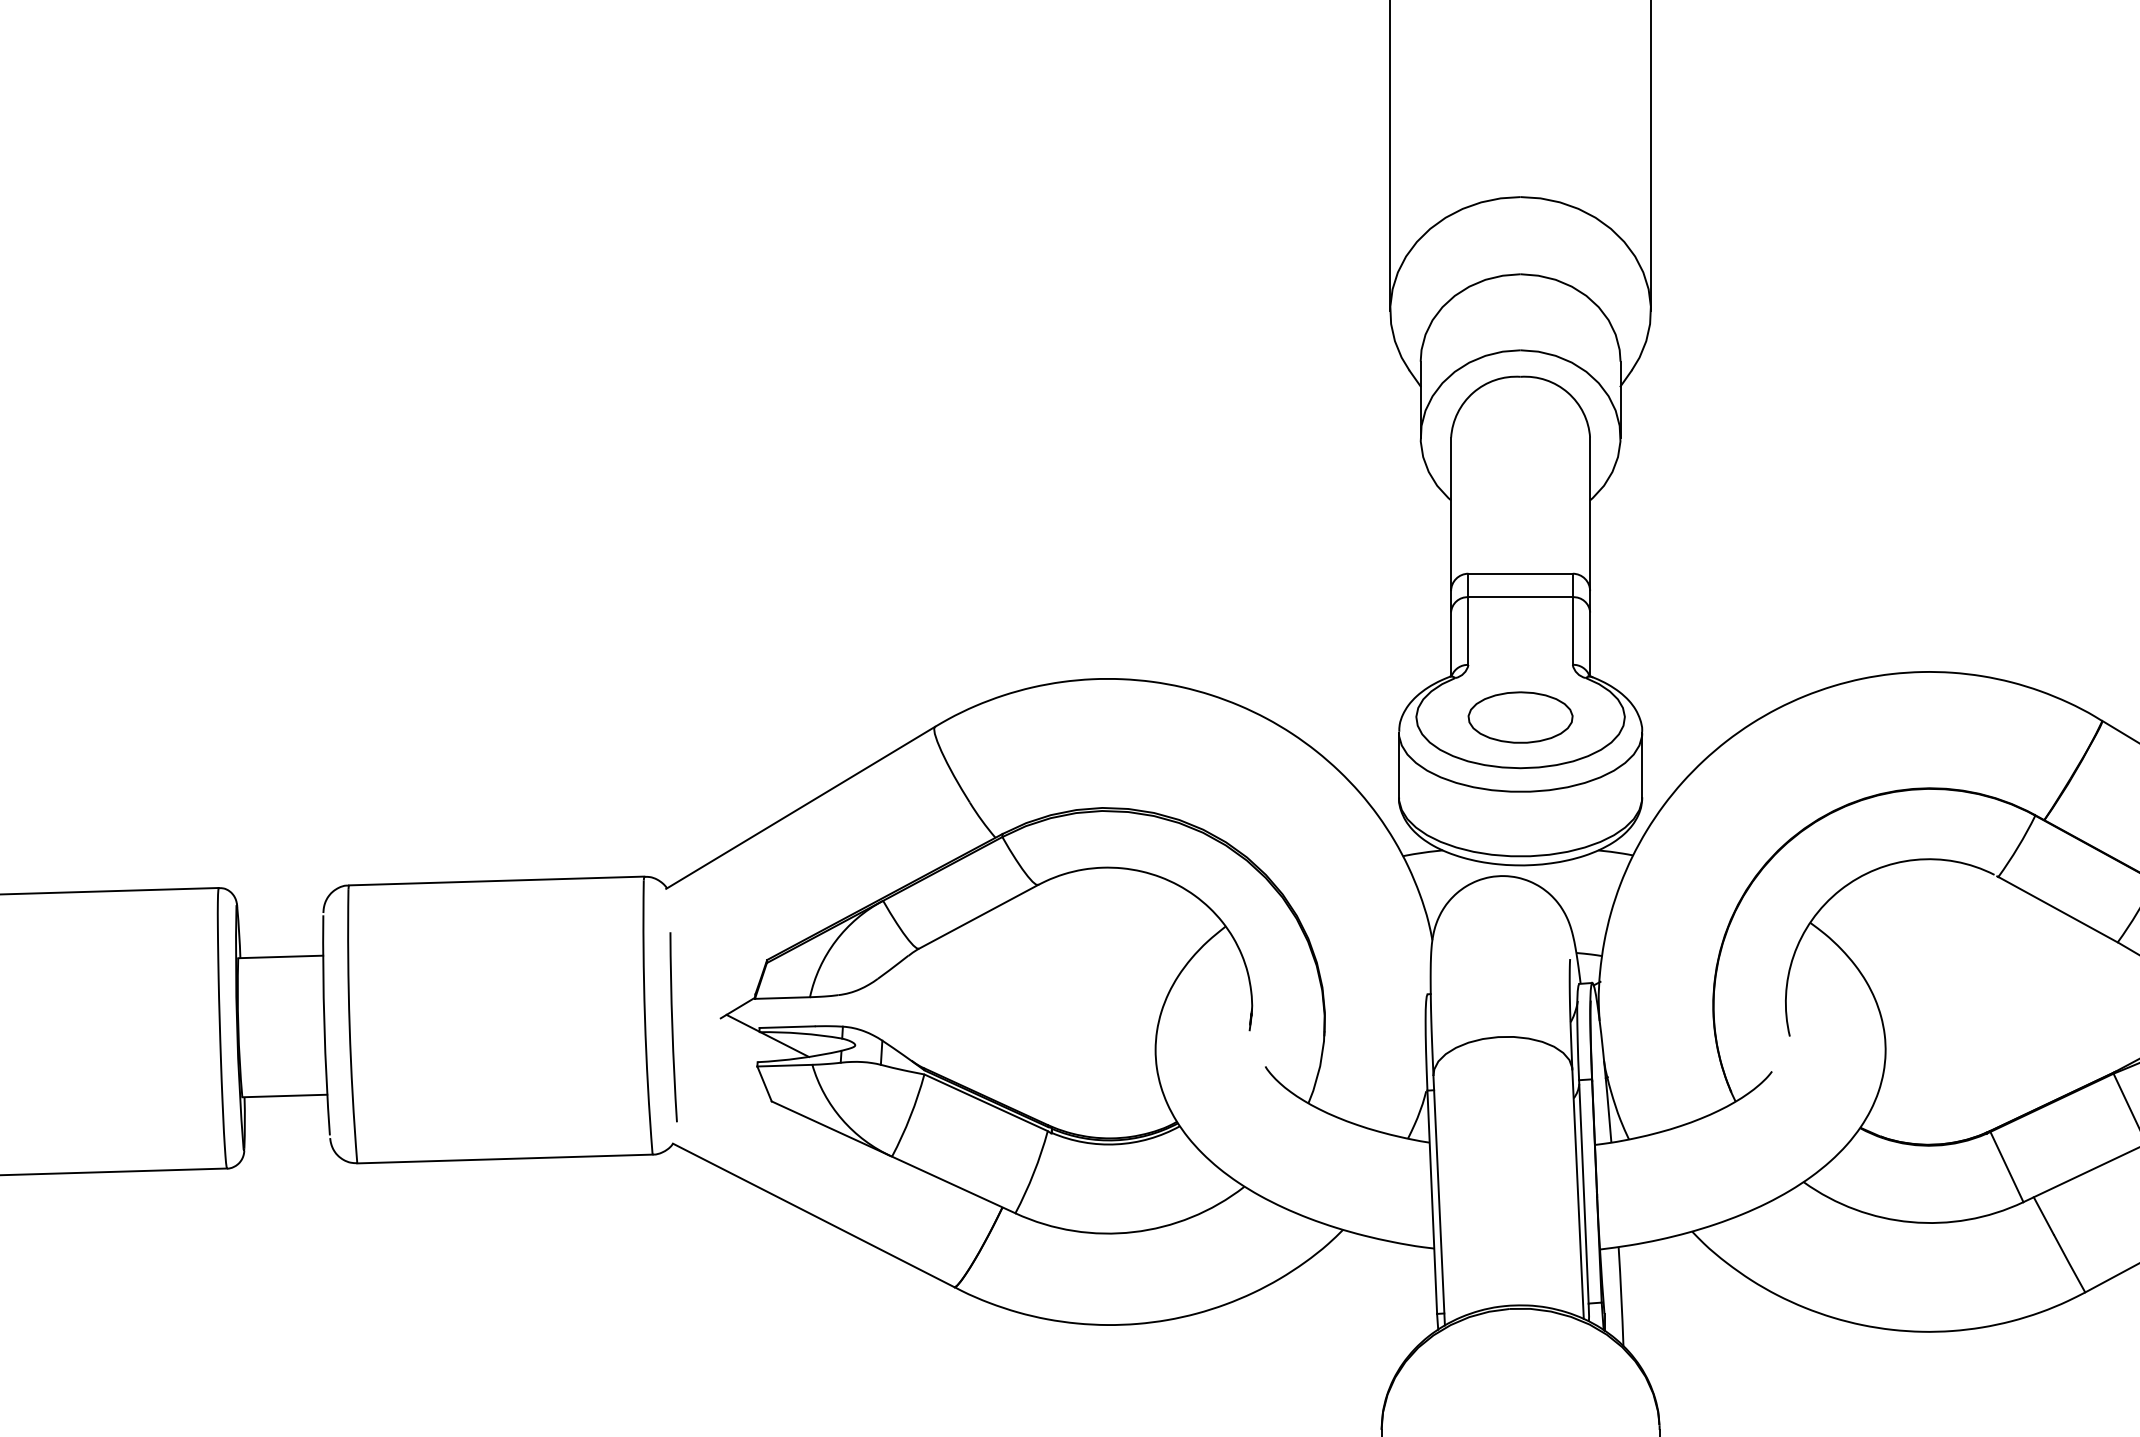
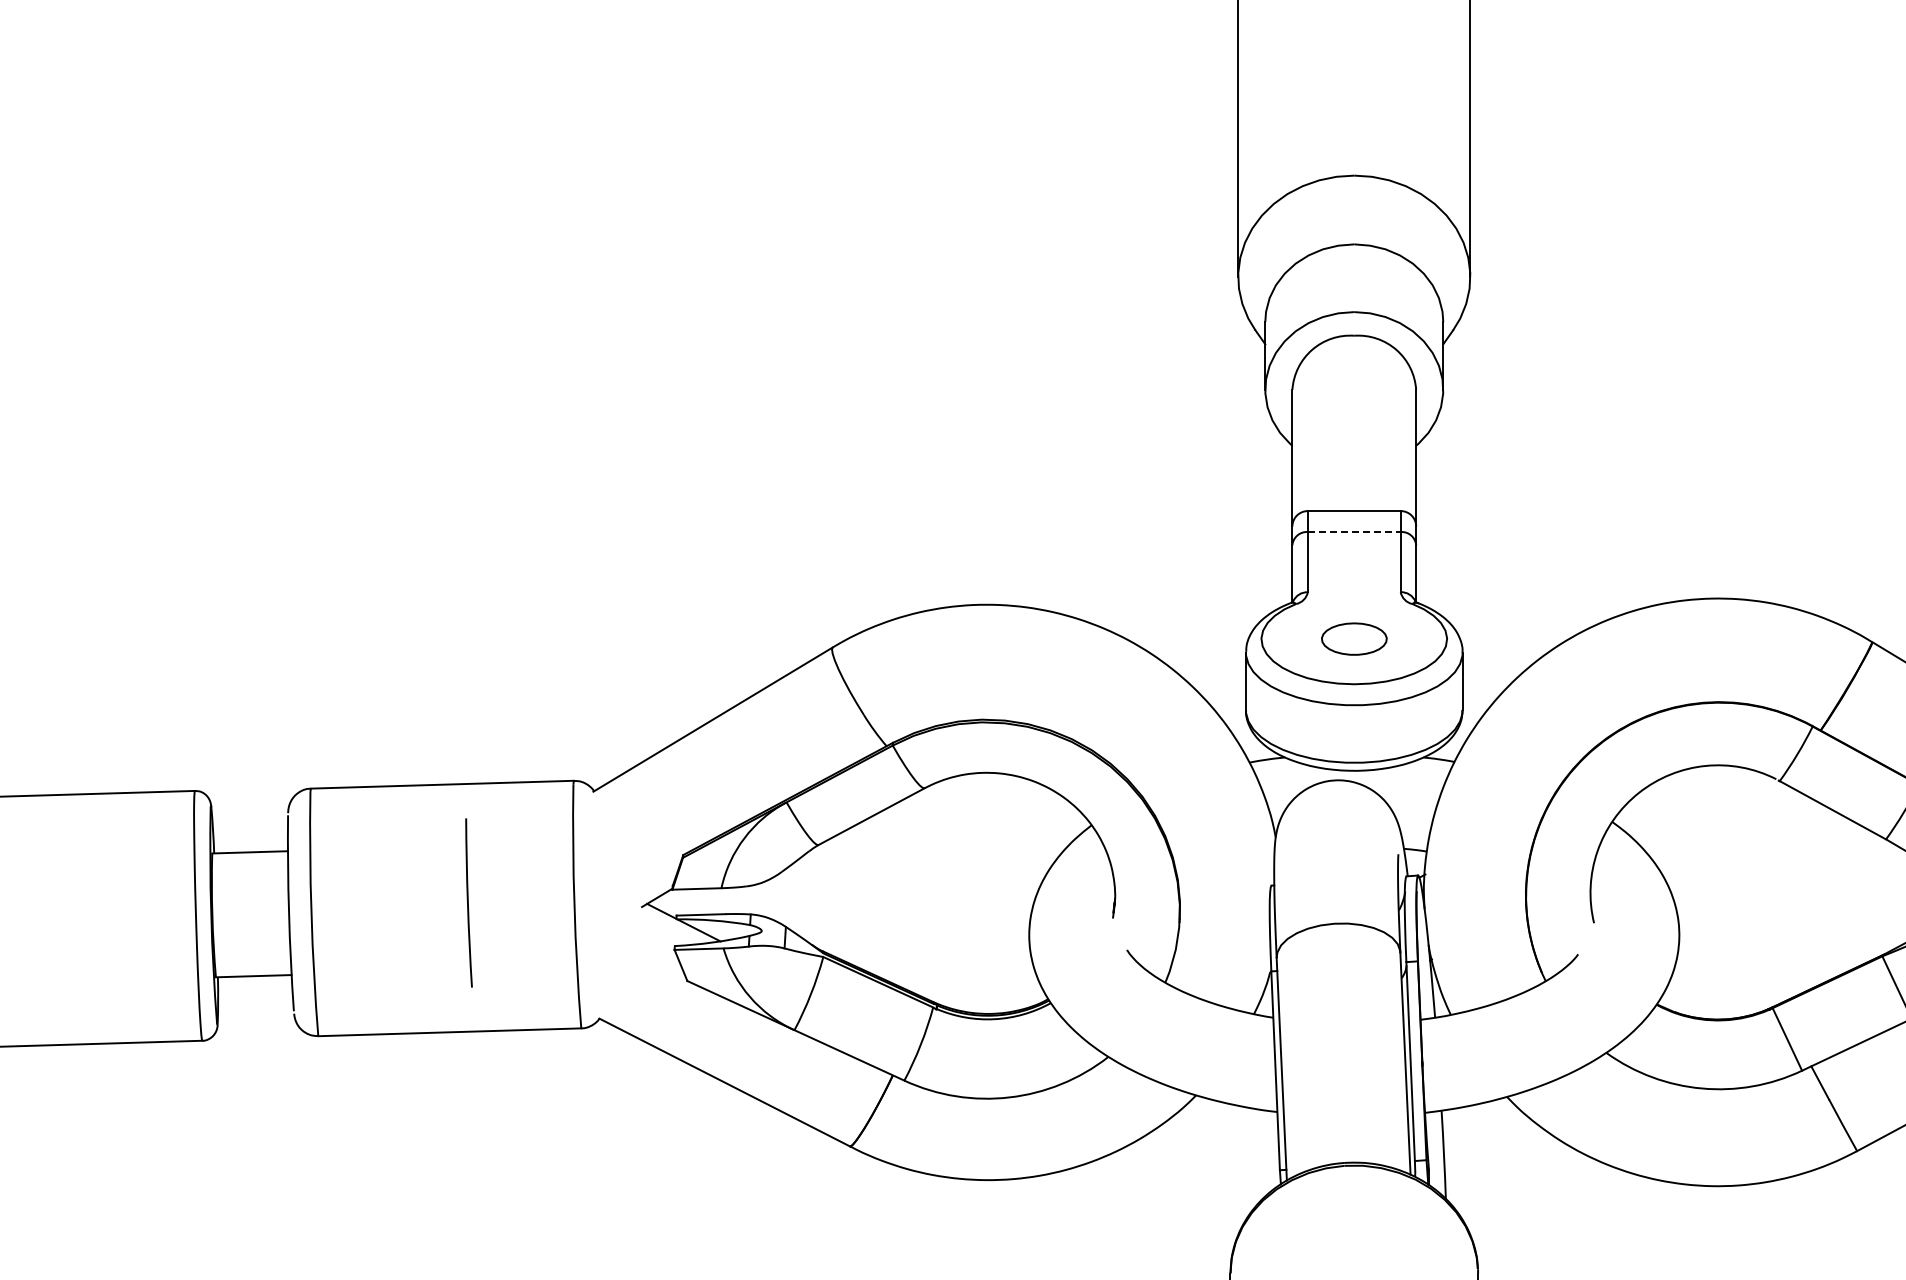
line: (1520, 597) -> (1354, 532), solid -> dashed
part: (1520, 716) -> (1354, 638), size x0.7
arc: (673, 1026) -> (468, 902), moved

